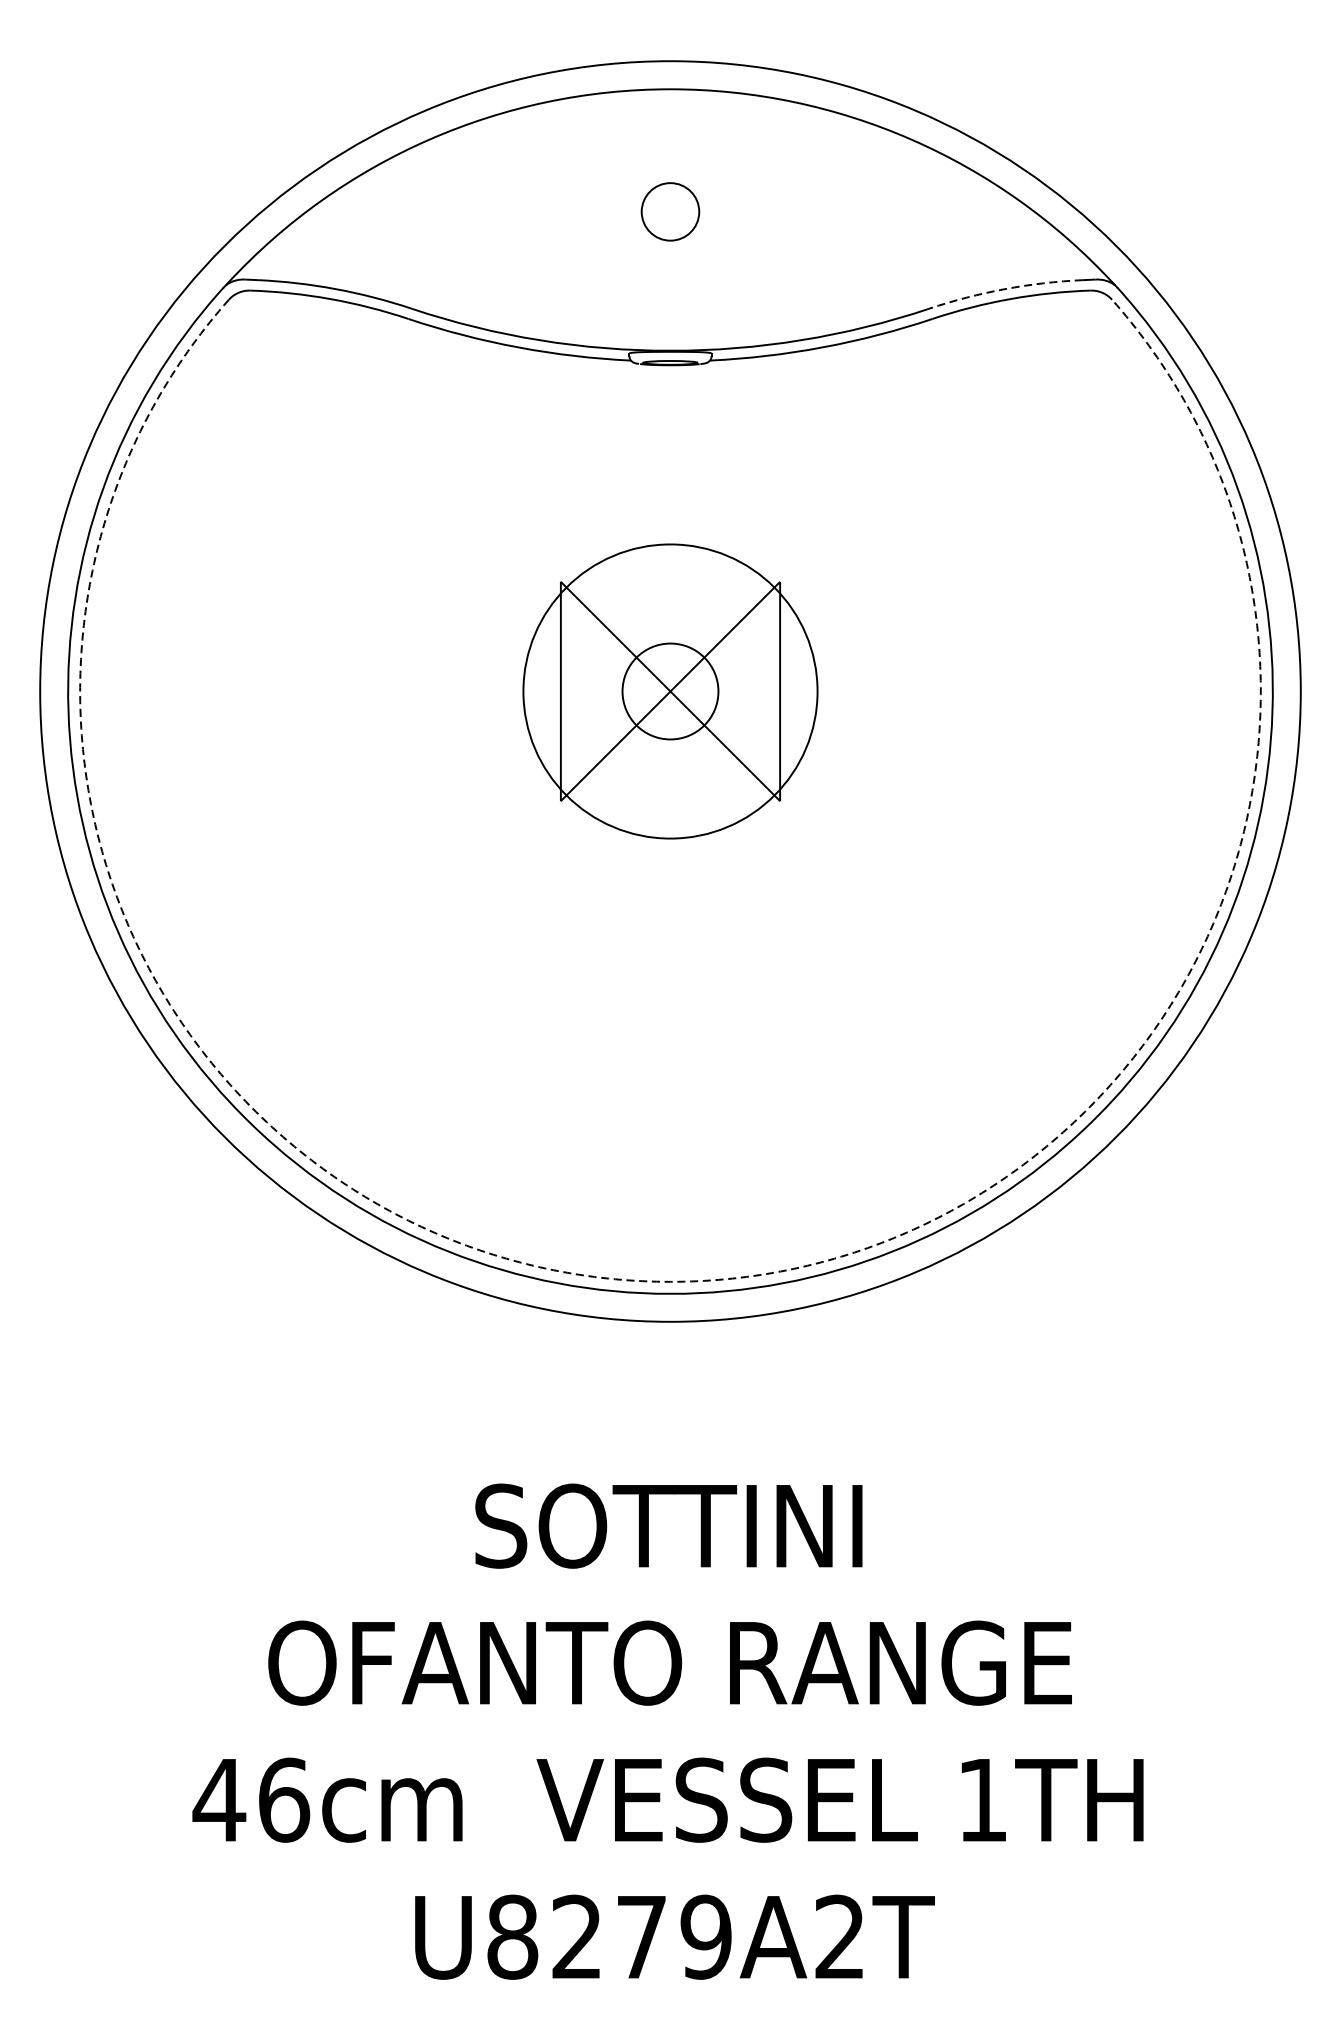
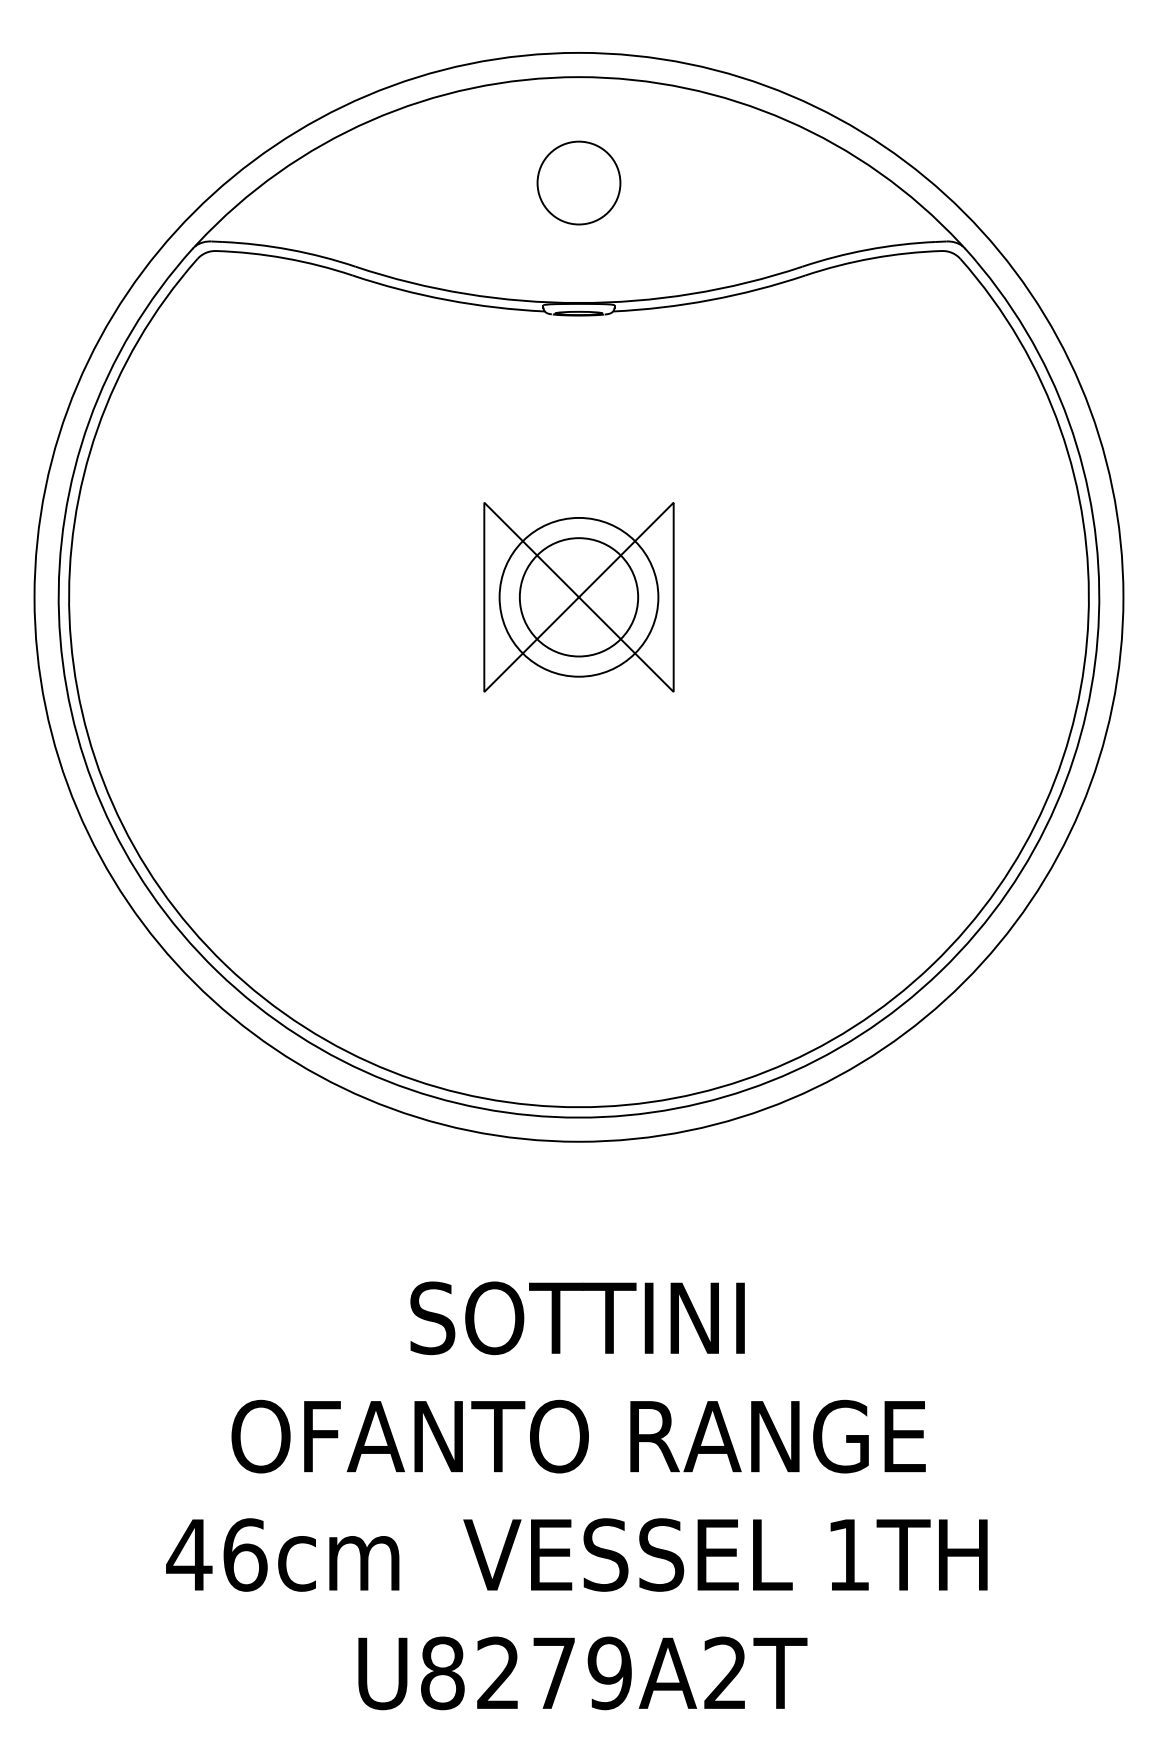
circle: (669, 211) -> (578, 182), size x1.67
arc: (1004, 288) -> (867, 249), dashed -> solid
circle: (669, 690) -> (578, 596), size x0.62
circle: (669, 691) -> (578, 597), size x1.43
arc: (669, 1282) -> (578, 1107), dashed -> solid

